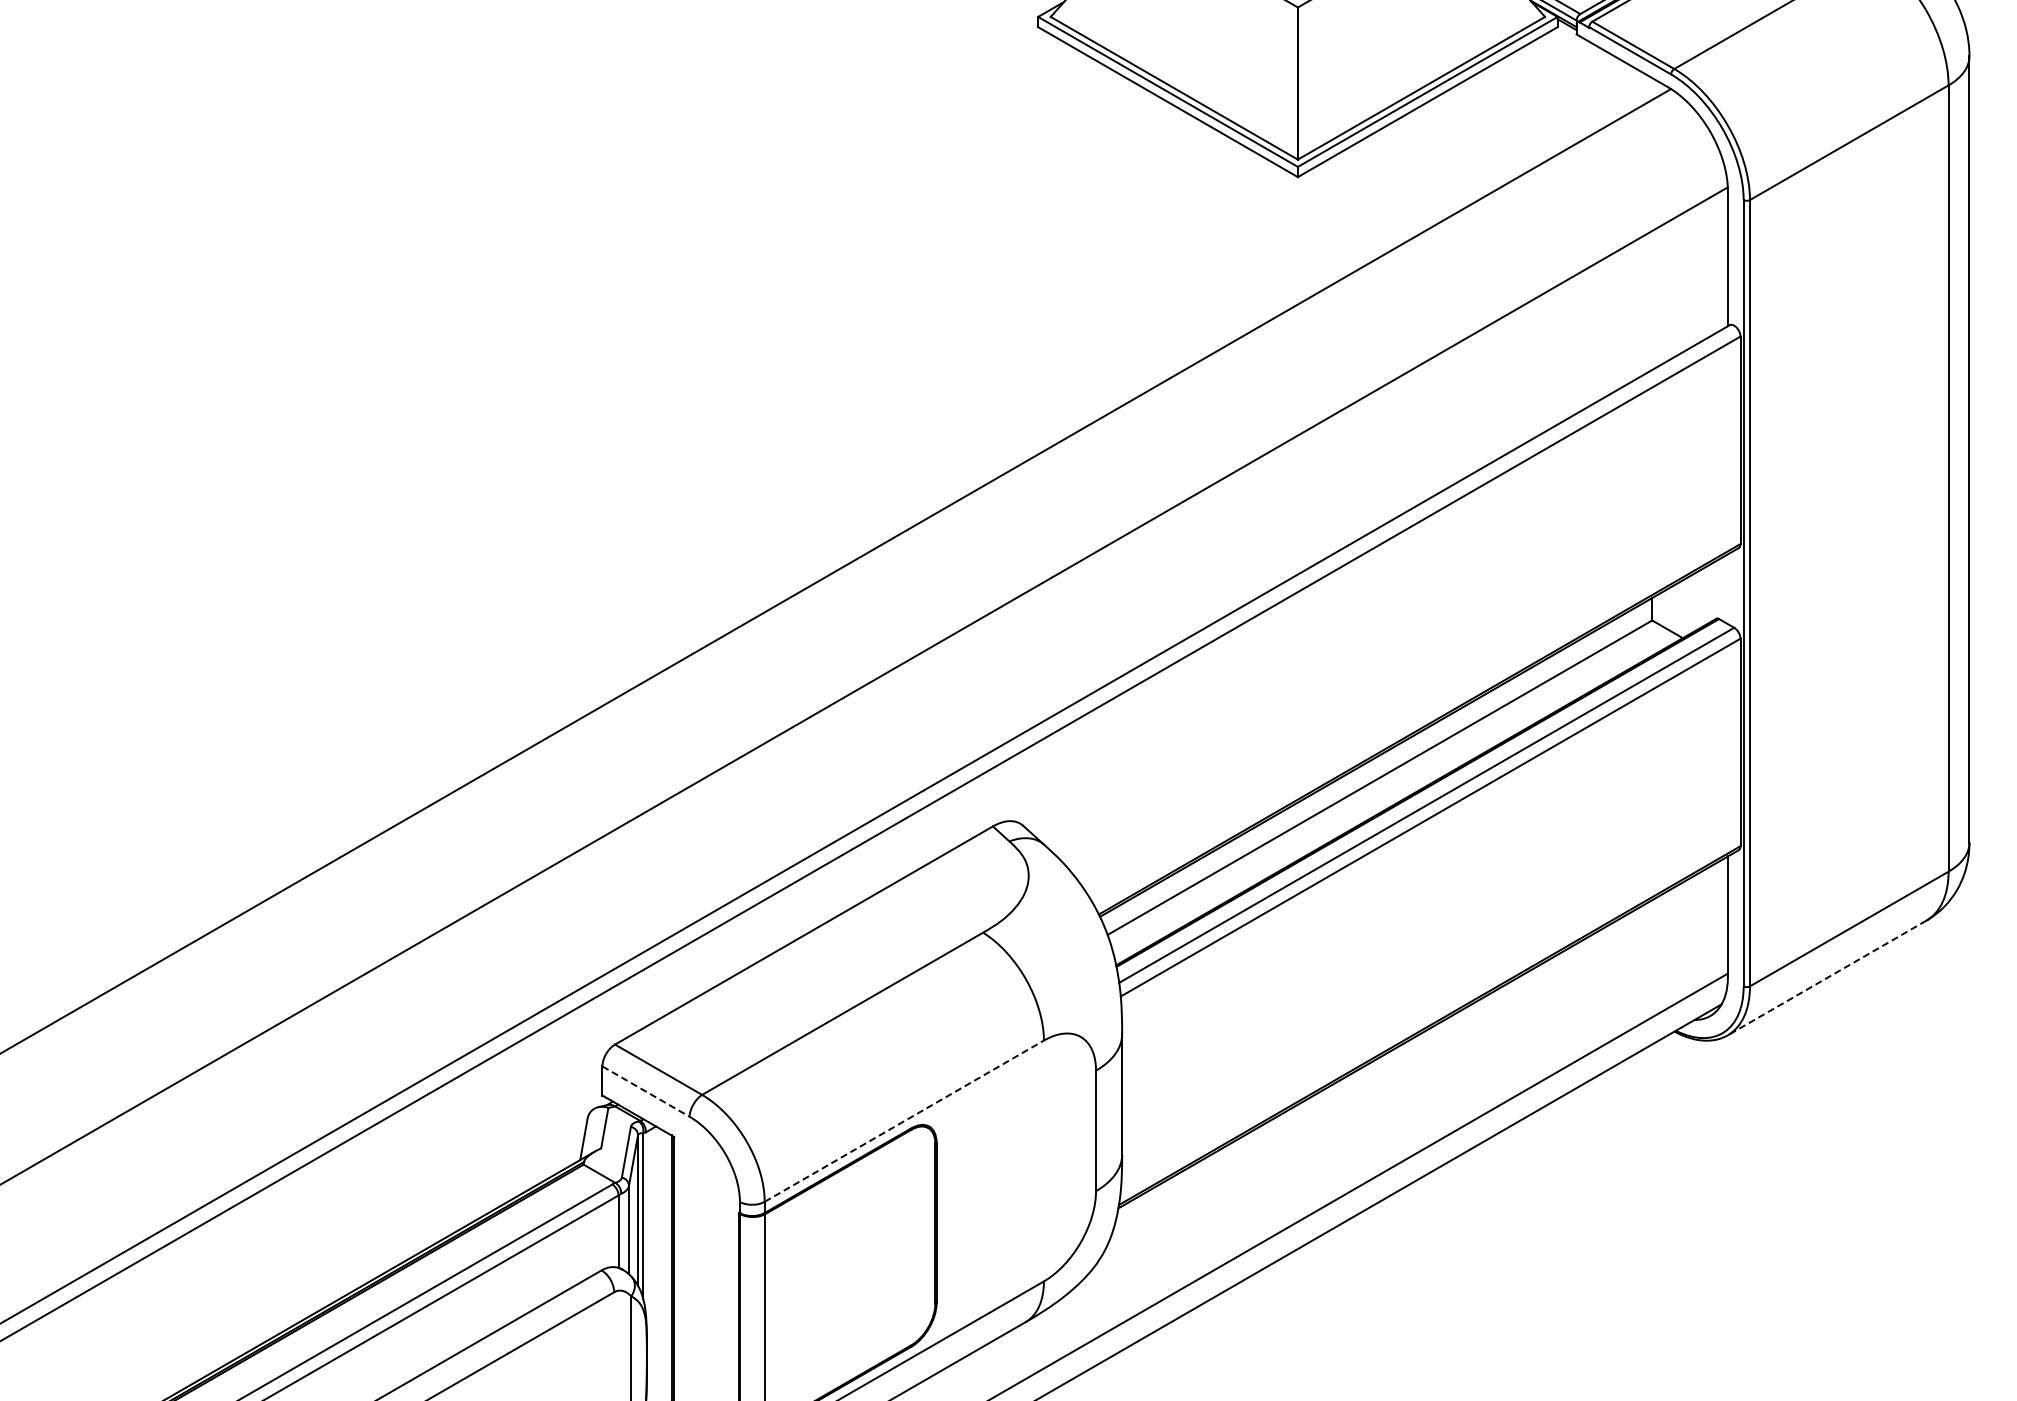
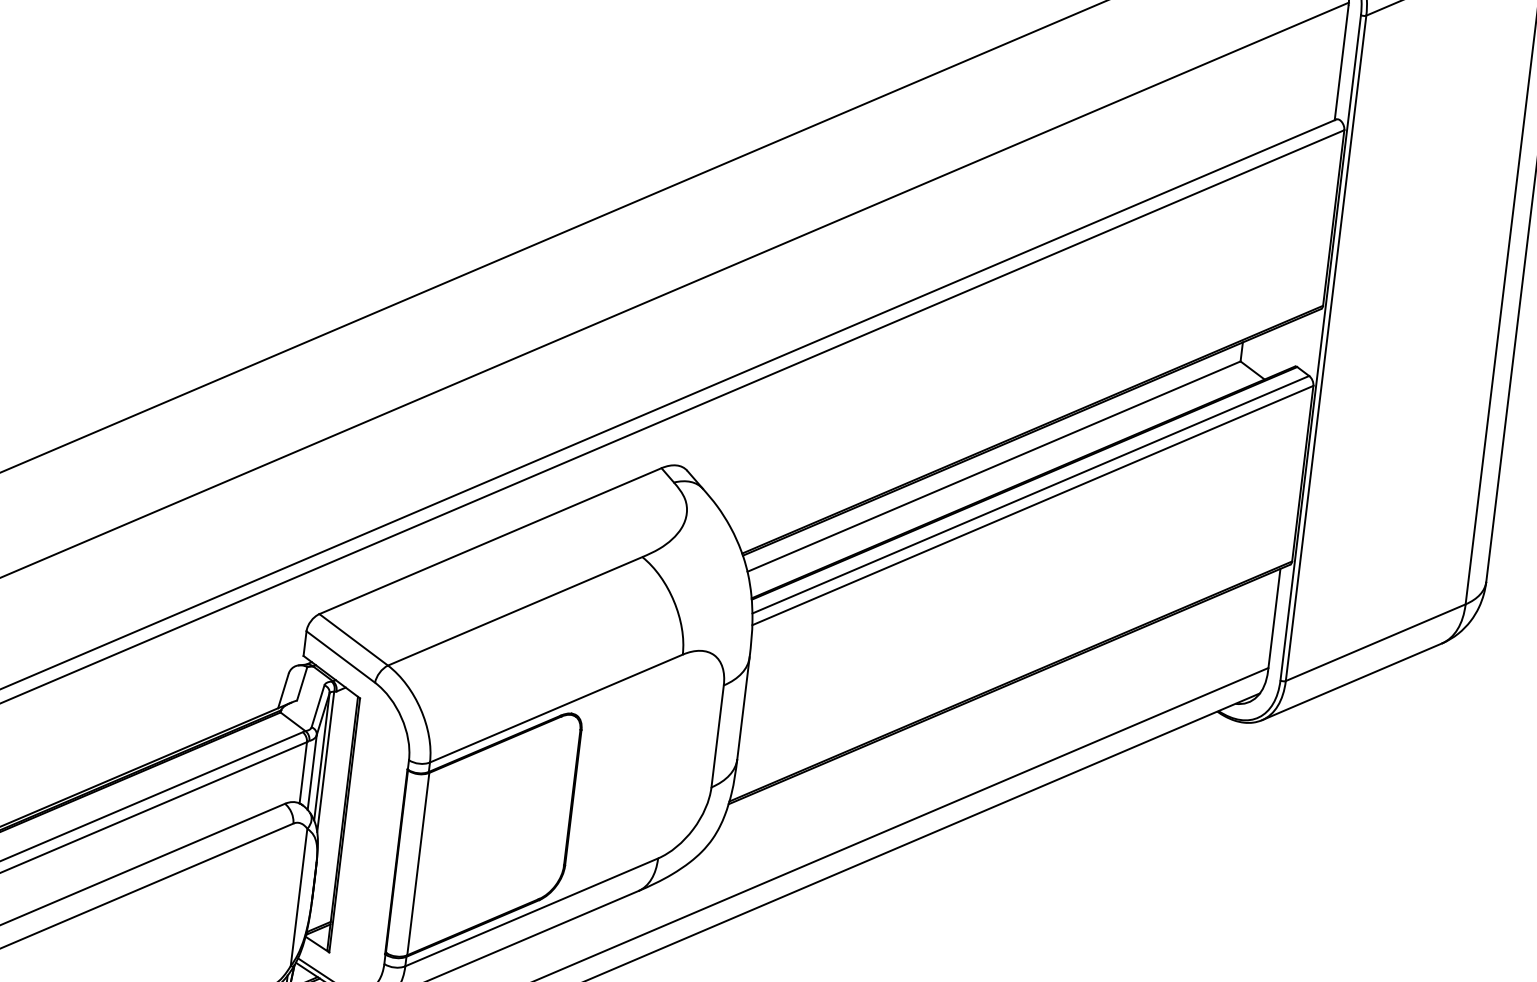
line: (1827, 978) -> (1352, 682), dashed -> solid
line: (646, 1091) -> (341, 657), dashed -> solid
line: (904, 1120) -> (556, 707), dashed -> solid

